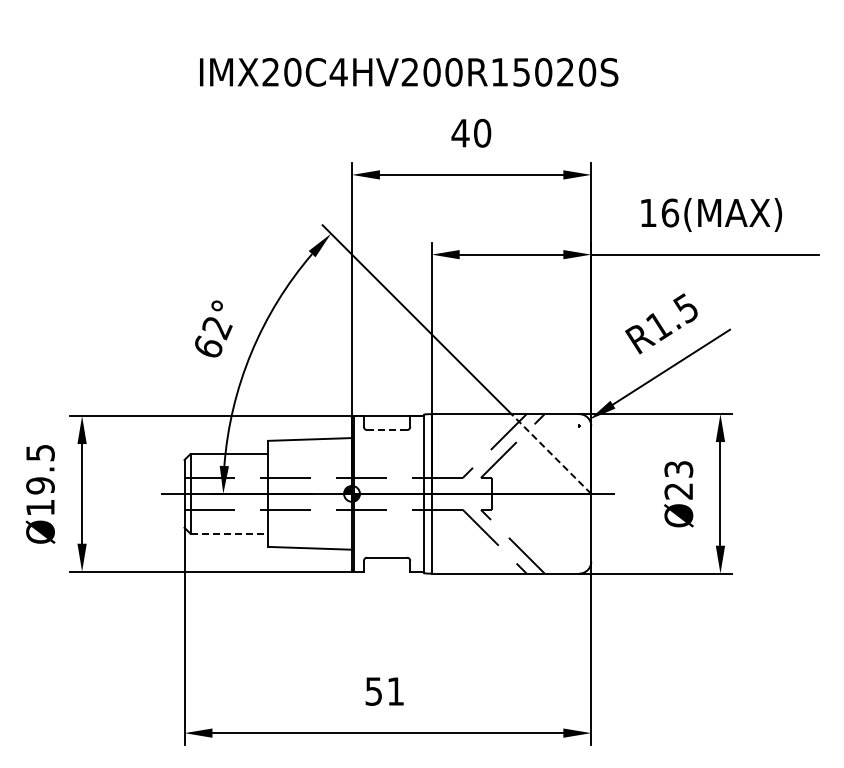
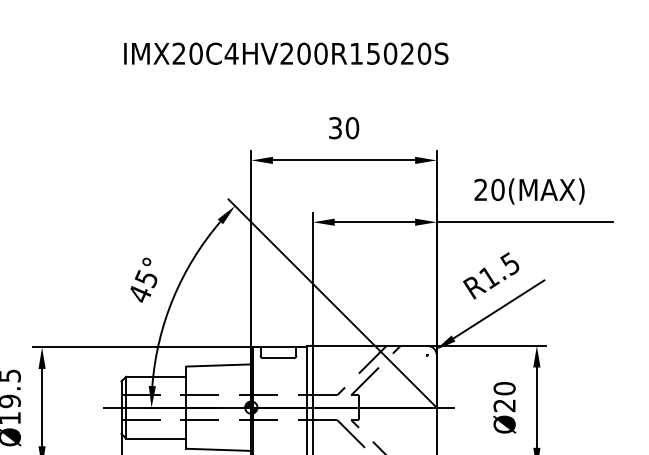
text: (409, 72) -> (286, 53), moved
text: (460, 132) -> (335, 127), 40 -> 30
text: (659, 212) -> (489, 189), 16(MAX) -> 20(MAX)
text: (213, 337) -> (143, 286), 62° -> 45°
line: (387, 430) -> (278, 358), dashed -> solid
line: (551, 453) -> (405, 376), dashed -> solid
text: (678, 468) -> (504, 387), Ø23 -> Ø20
line: (229, 533) -> (156, 438), dashed -> solid

